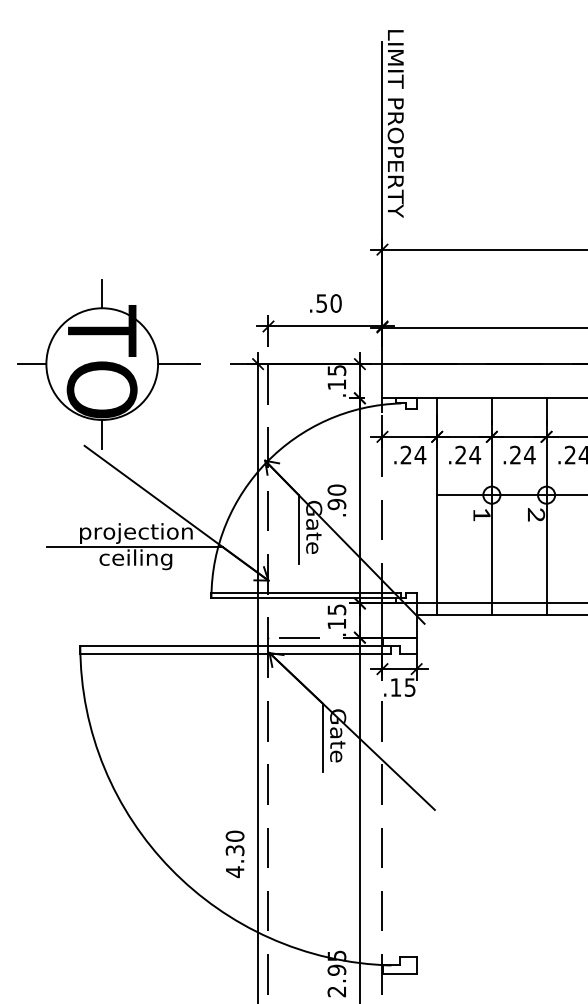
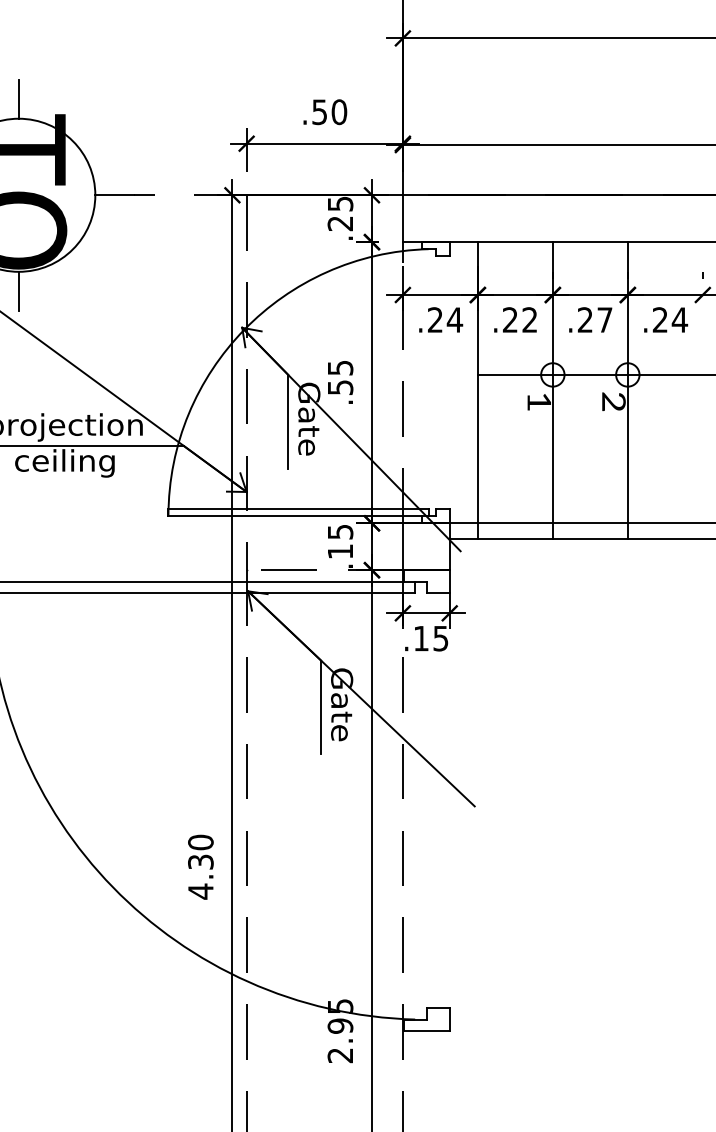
text: (336, 384) -> (339, 223), .15 -> .25
text: (475, 454) -> (530, 319), .24 -> .22
text: (529, 455) -> (604, 320), .24 -> .27
text: (336, 497) -> (339, 378), .90 -> .55

